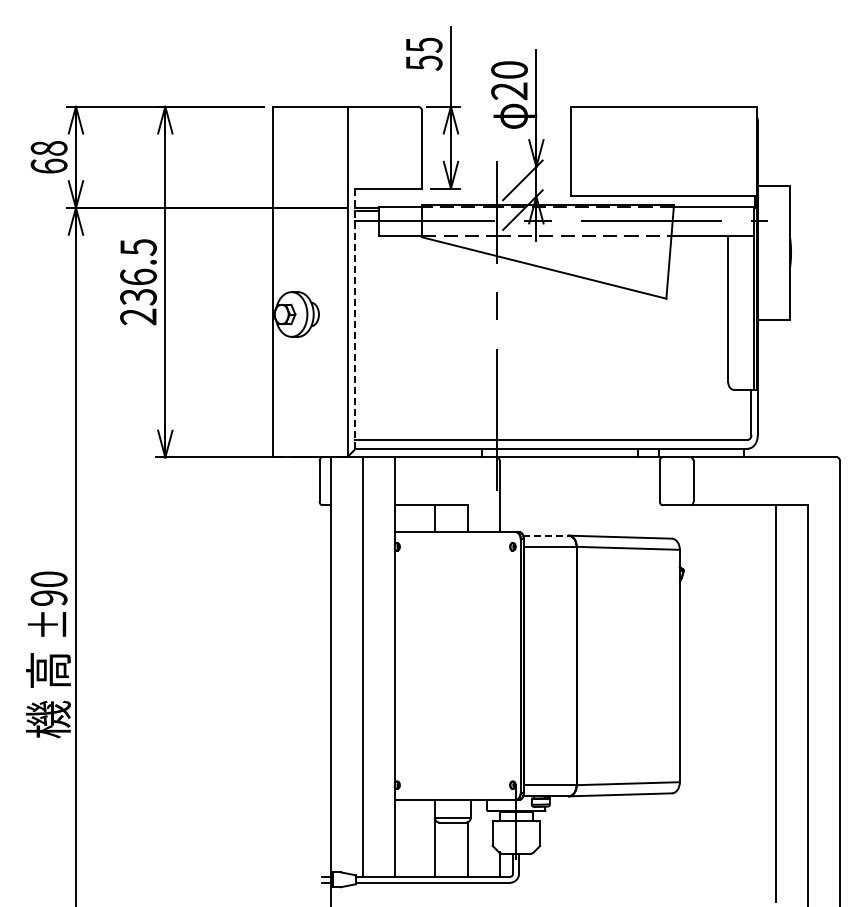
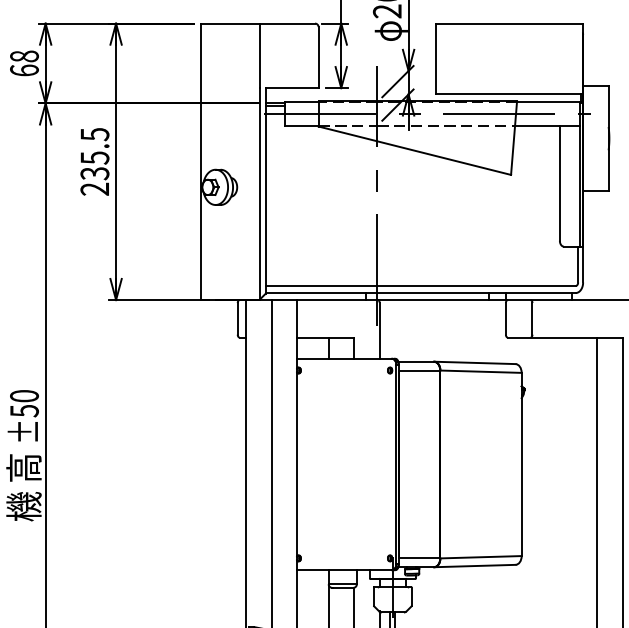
text: (138, 276) -> (94, 157), 236.5 -> 235.5
line: (355, 318) -> (266, 190), dashed -> solid
line: (546, 535) -> (416, 361), dashed -> solid
text: (48, 598) -> (23, 411), ±90 -> ±50

